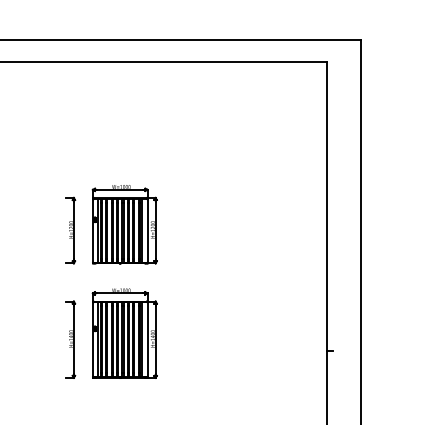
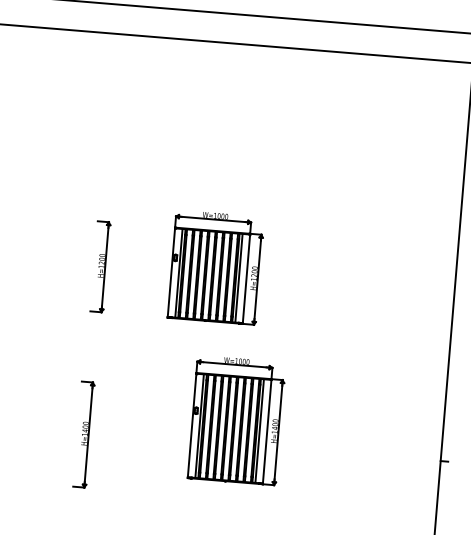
part: (124, 224) -> (215, 267), moved
part: (124, 333) -> (236, 420), moved
part: (70, 339) -> (83, 434), moved

